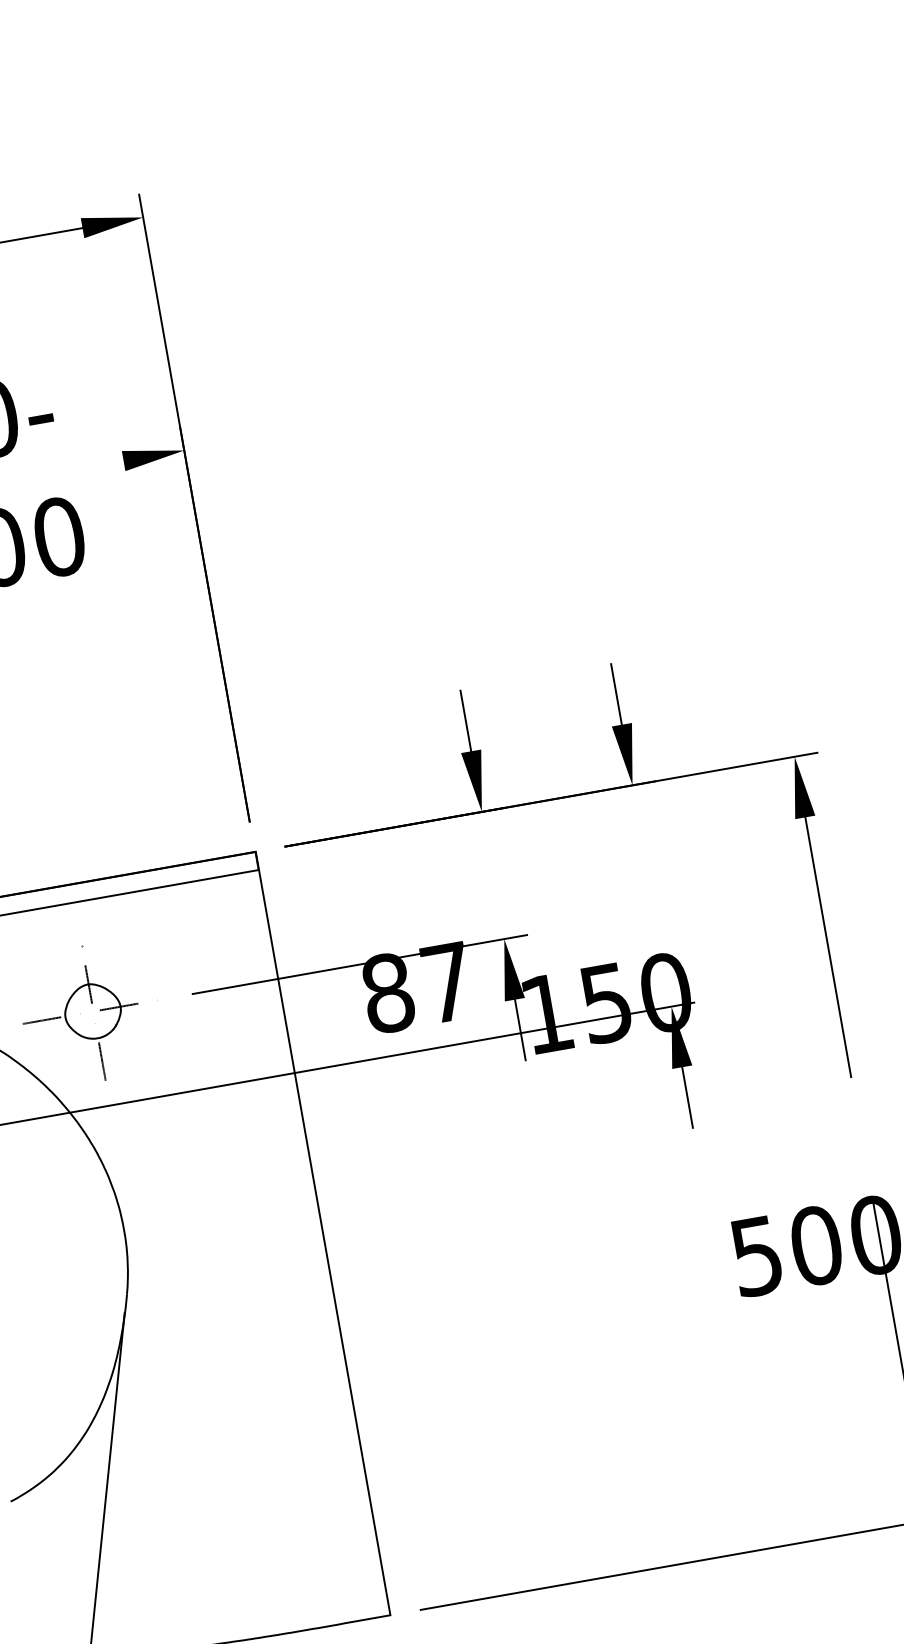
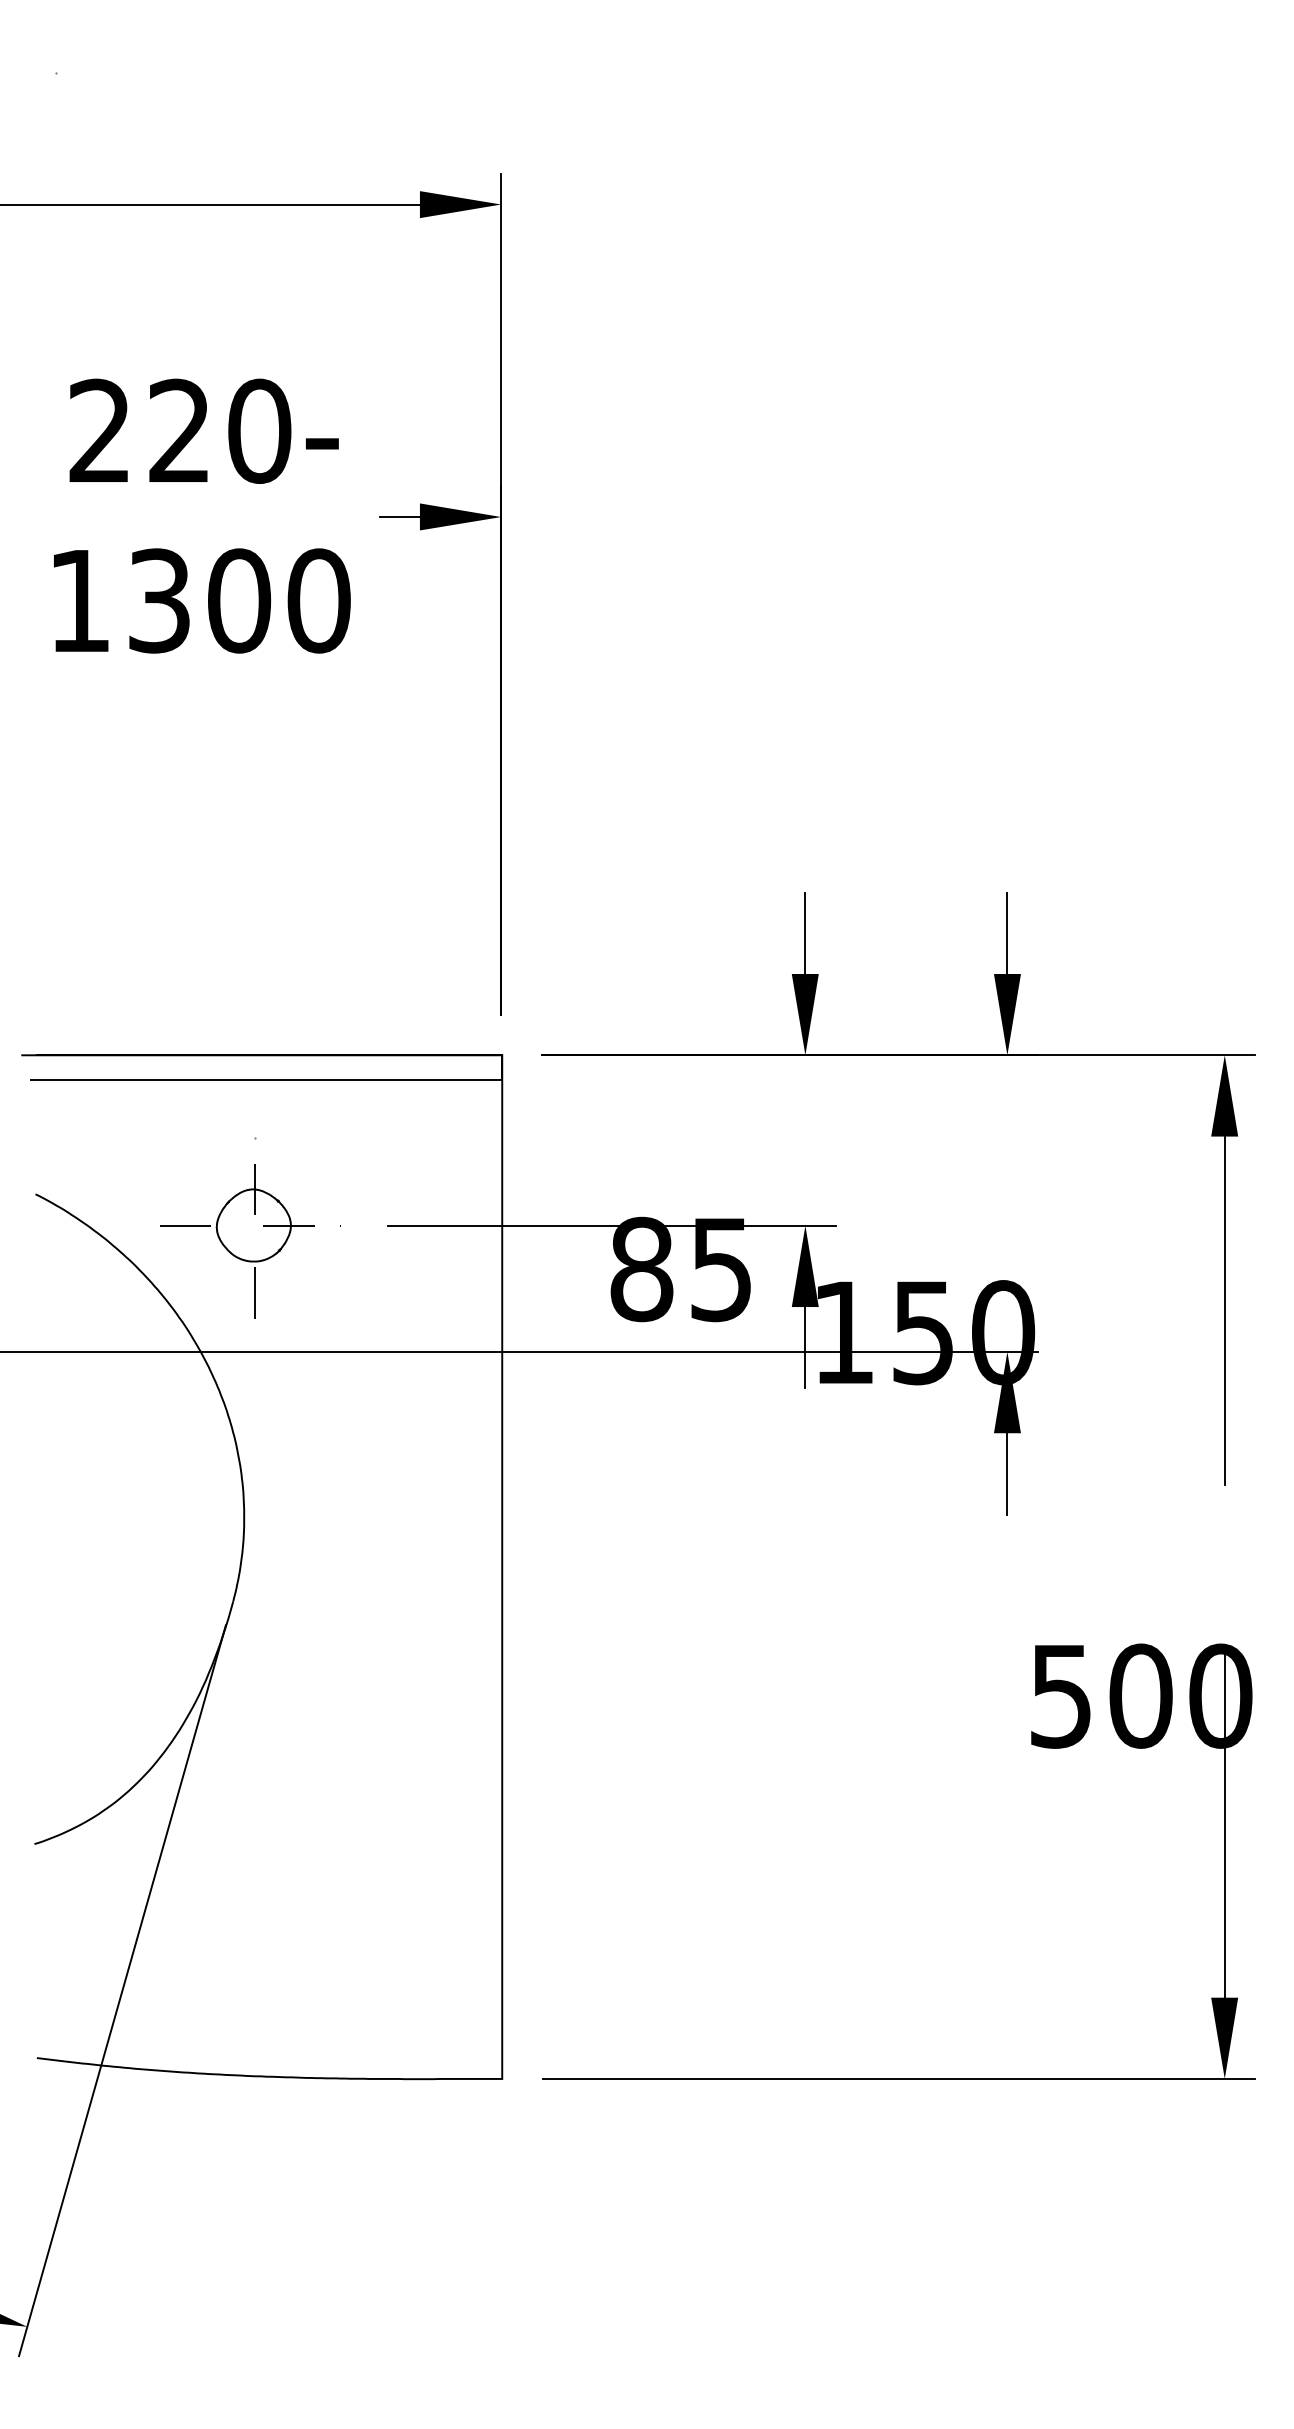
line: (108, 464) -> (399, 517), added
text: (446, 983) -> (720, 1270), 87 -> 85

